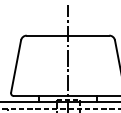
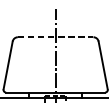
line: (68, 35) -> (56, 37), solid -> dashed

